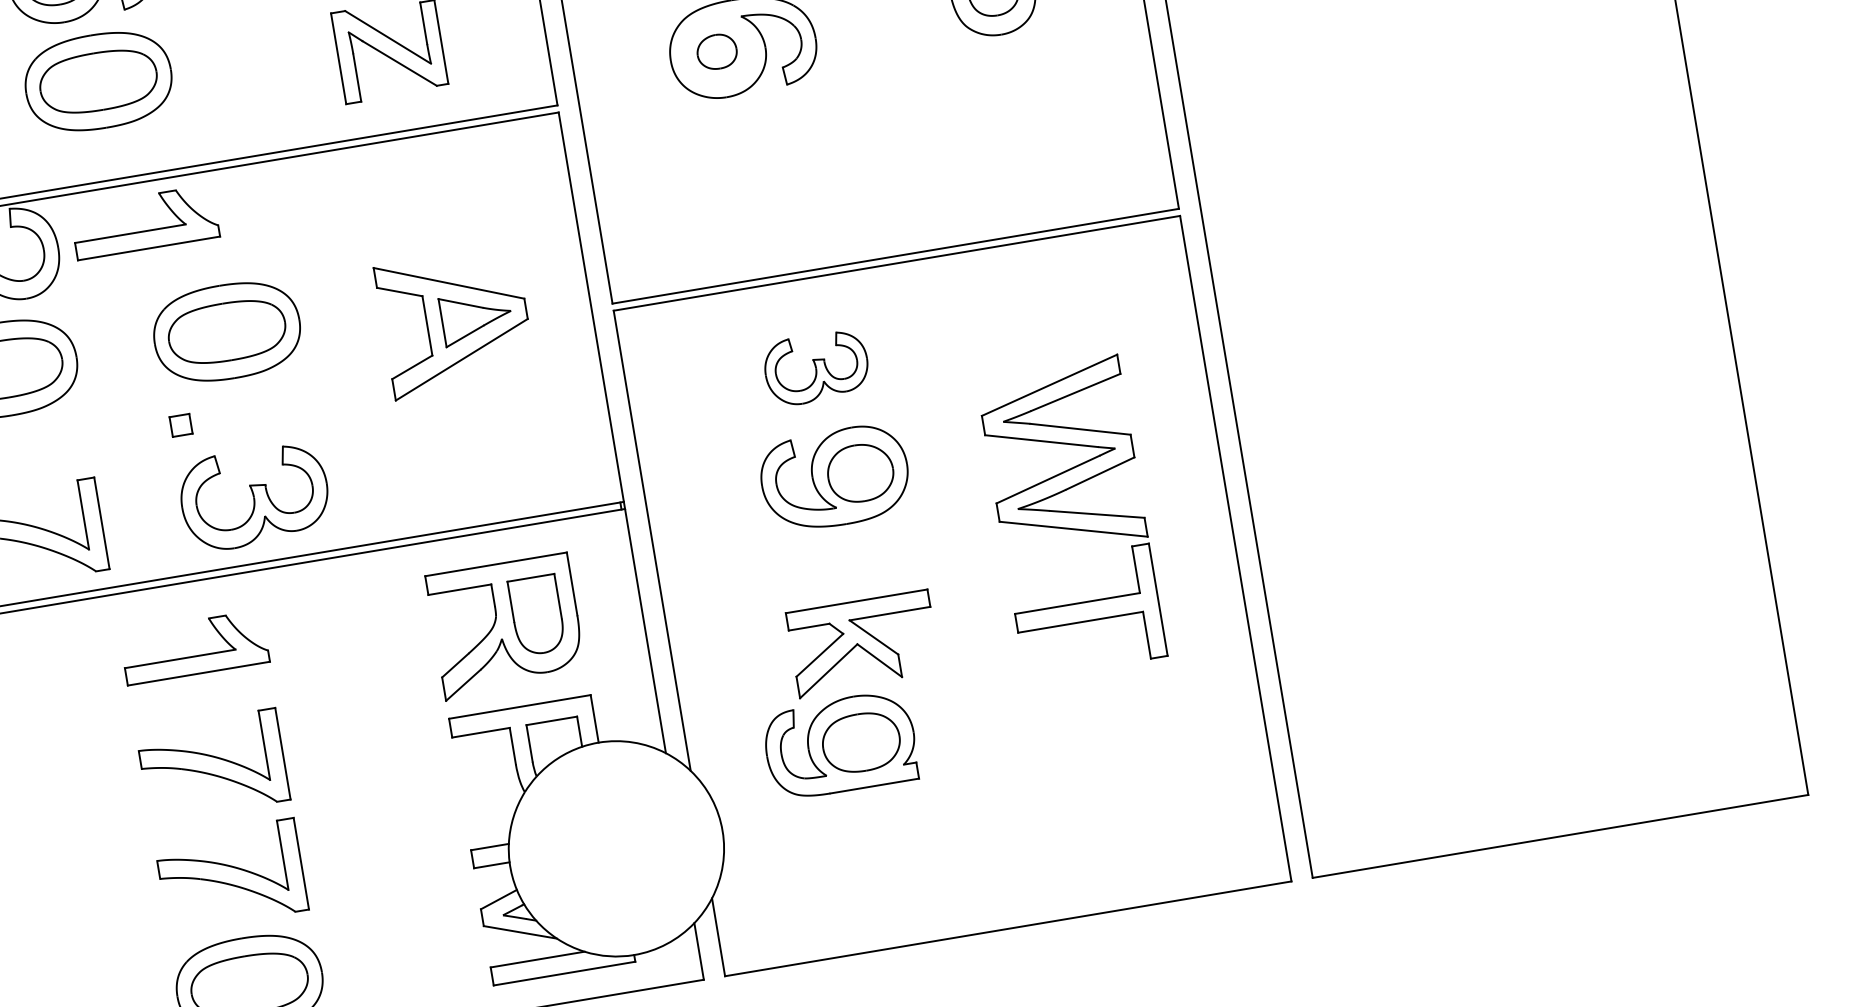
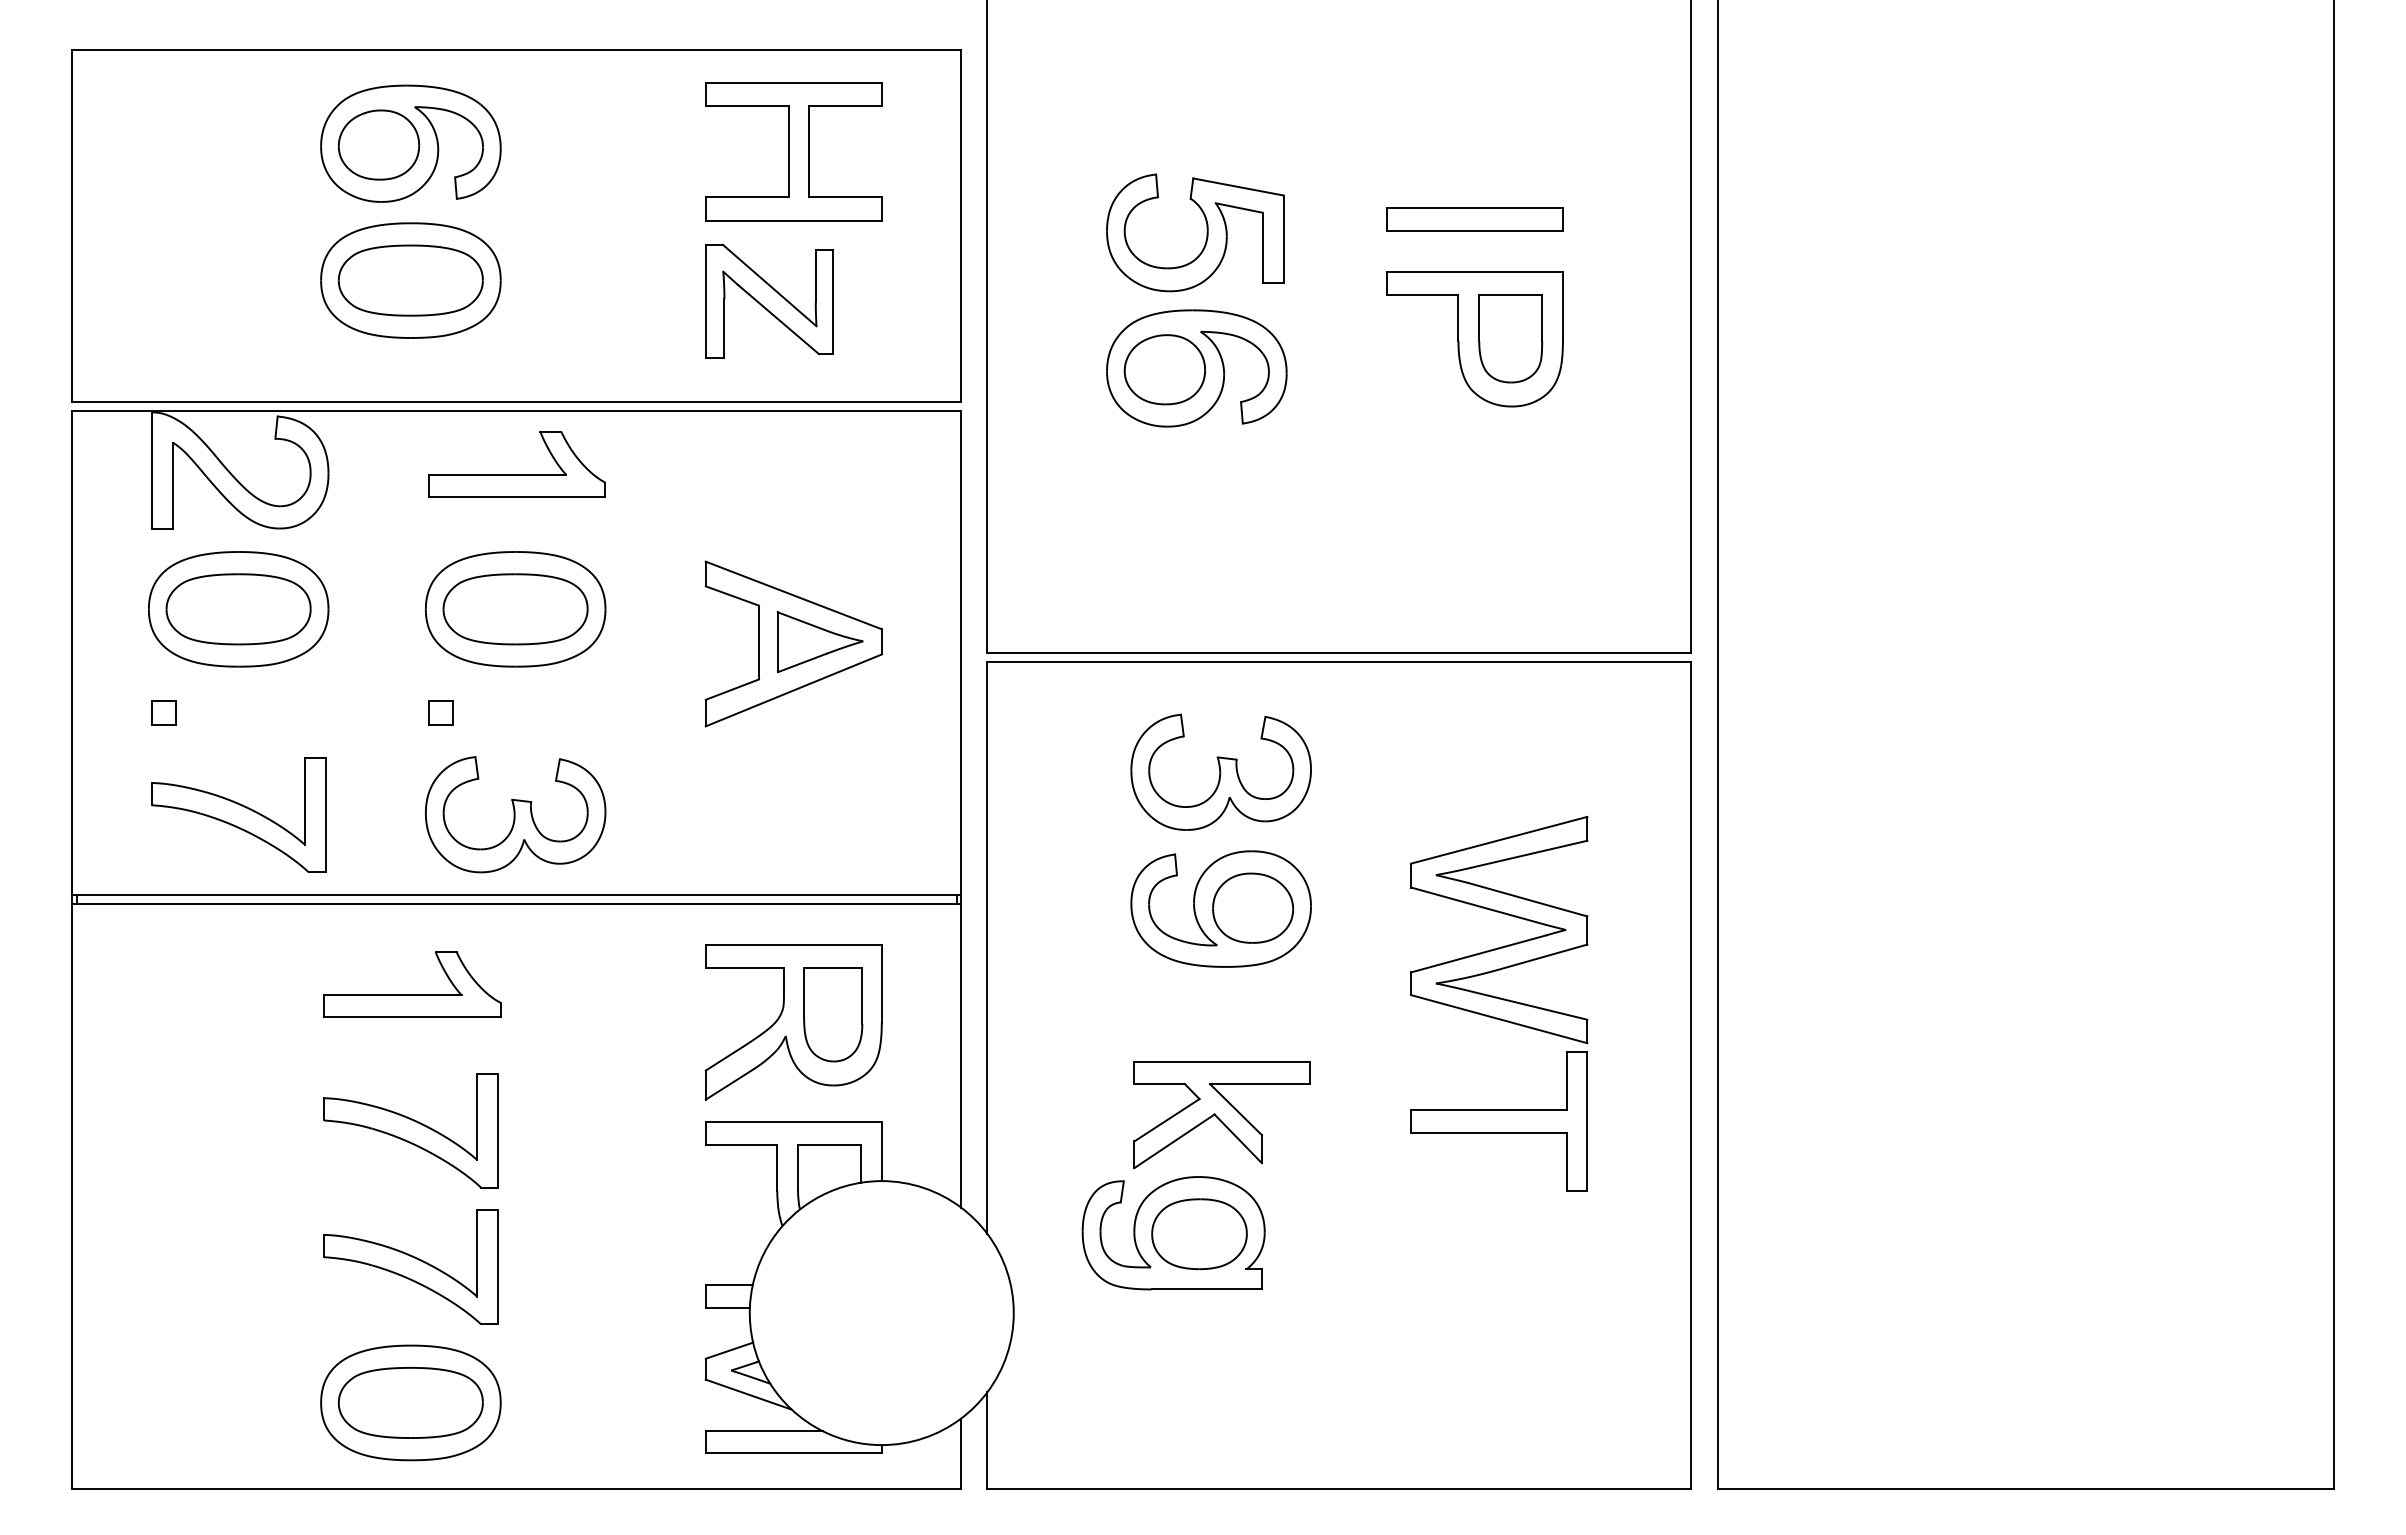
part: (716, 51) -> (1164, 369), size x1.67
part: (145, 230) -> (516, 474), moved
part: (816, 367) -> (1220, 771), size x1.43

